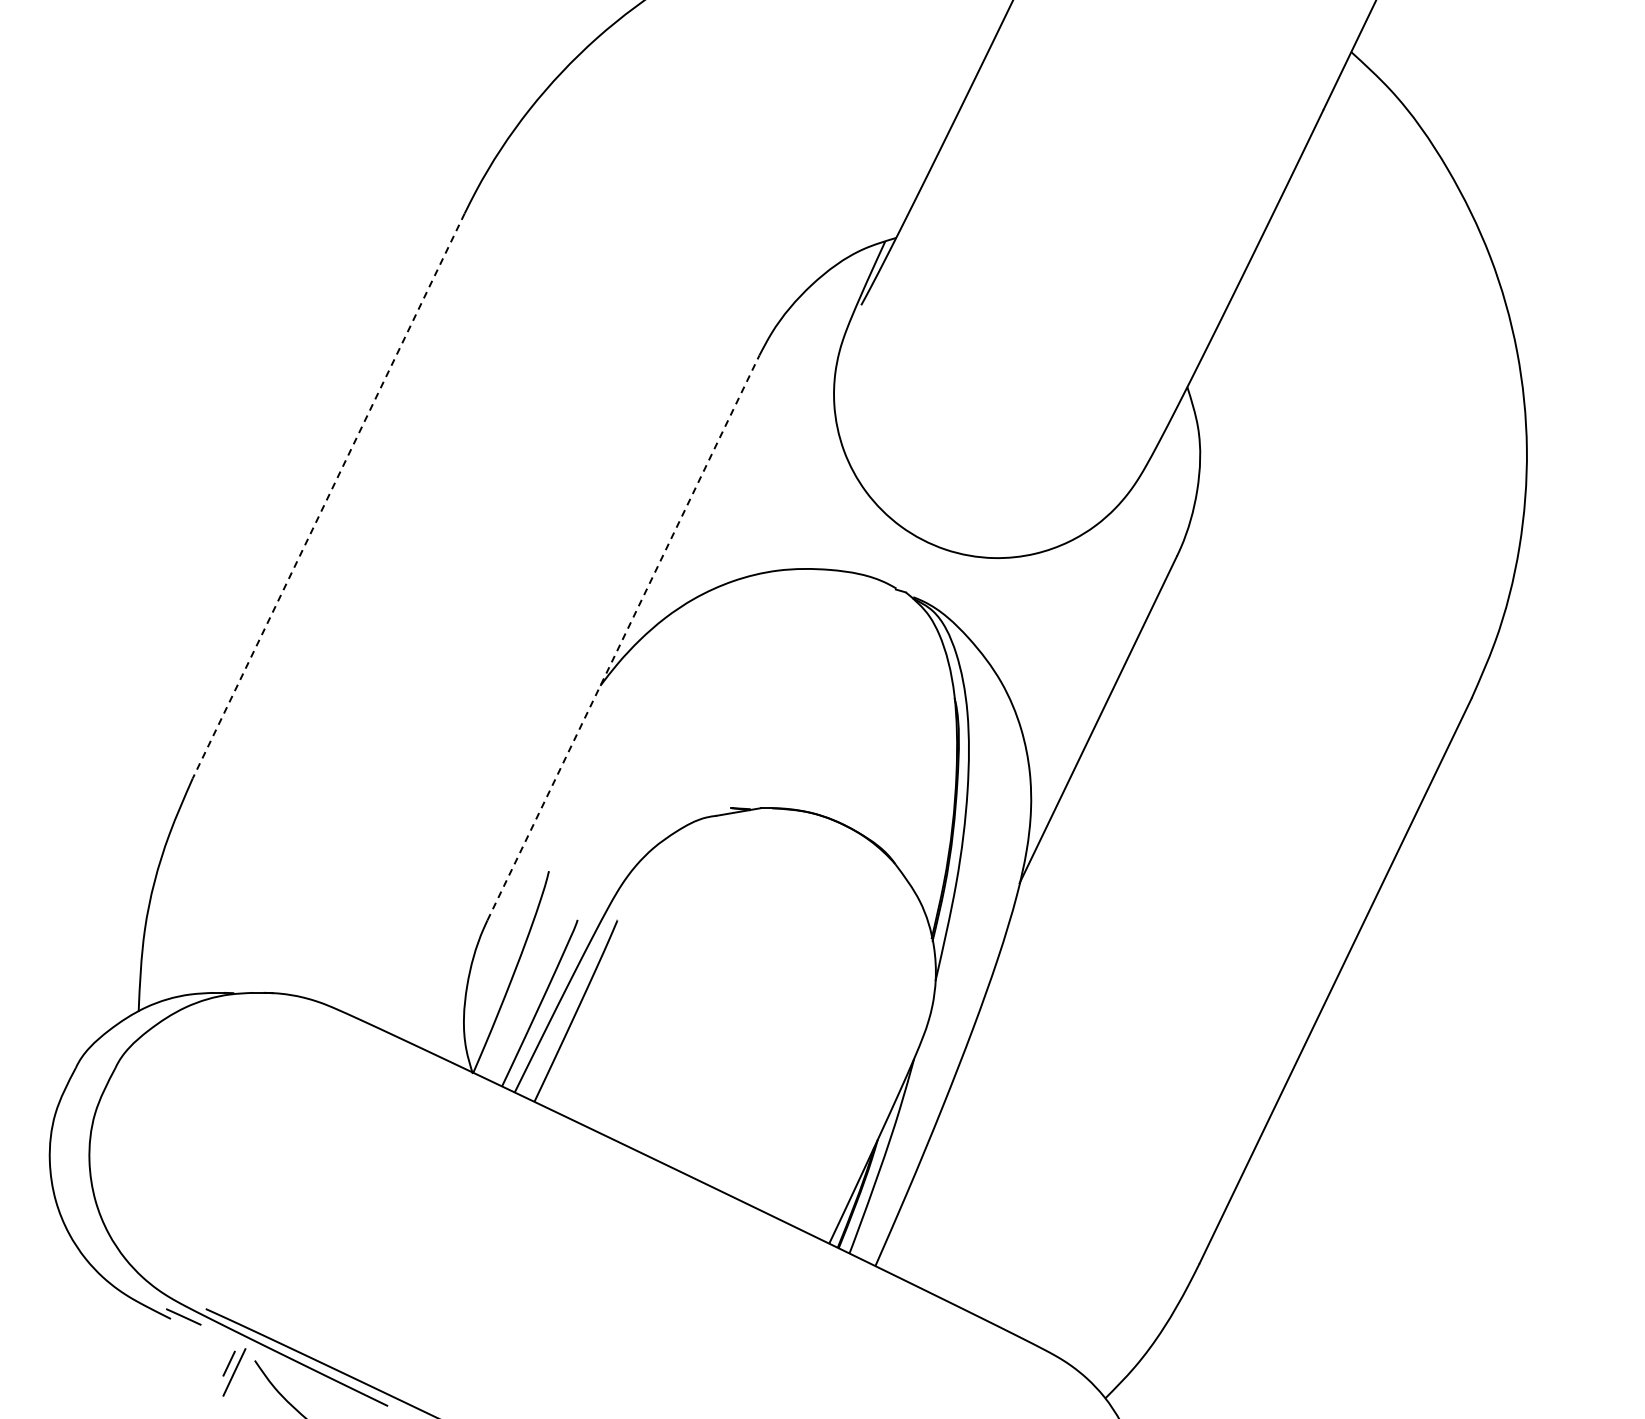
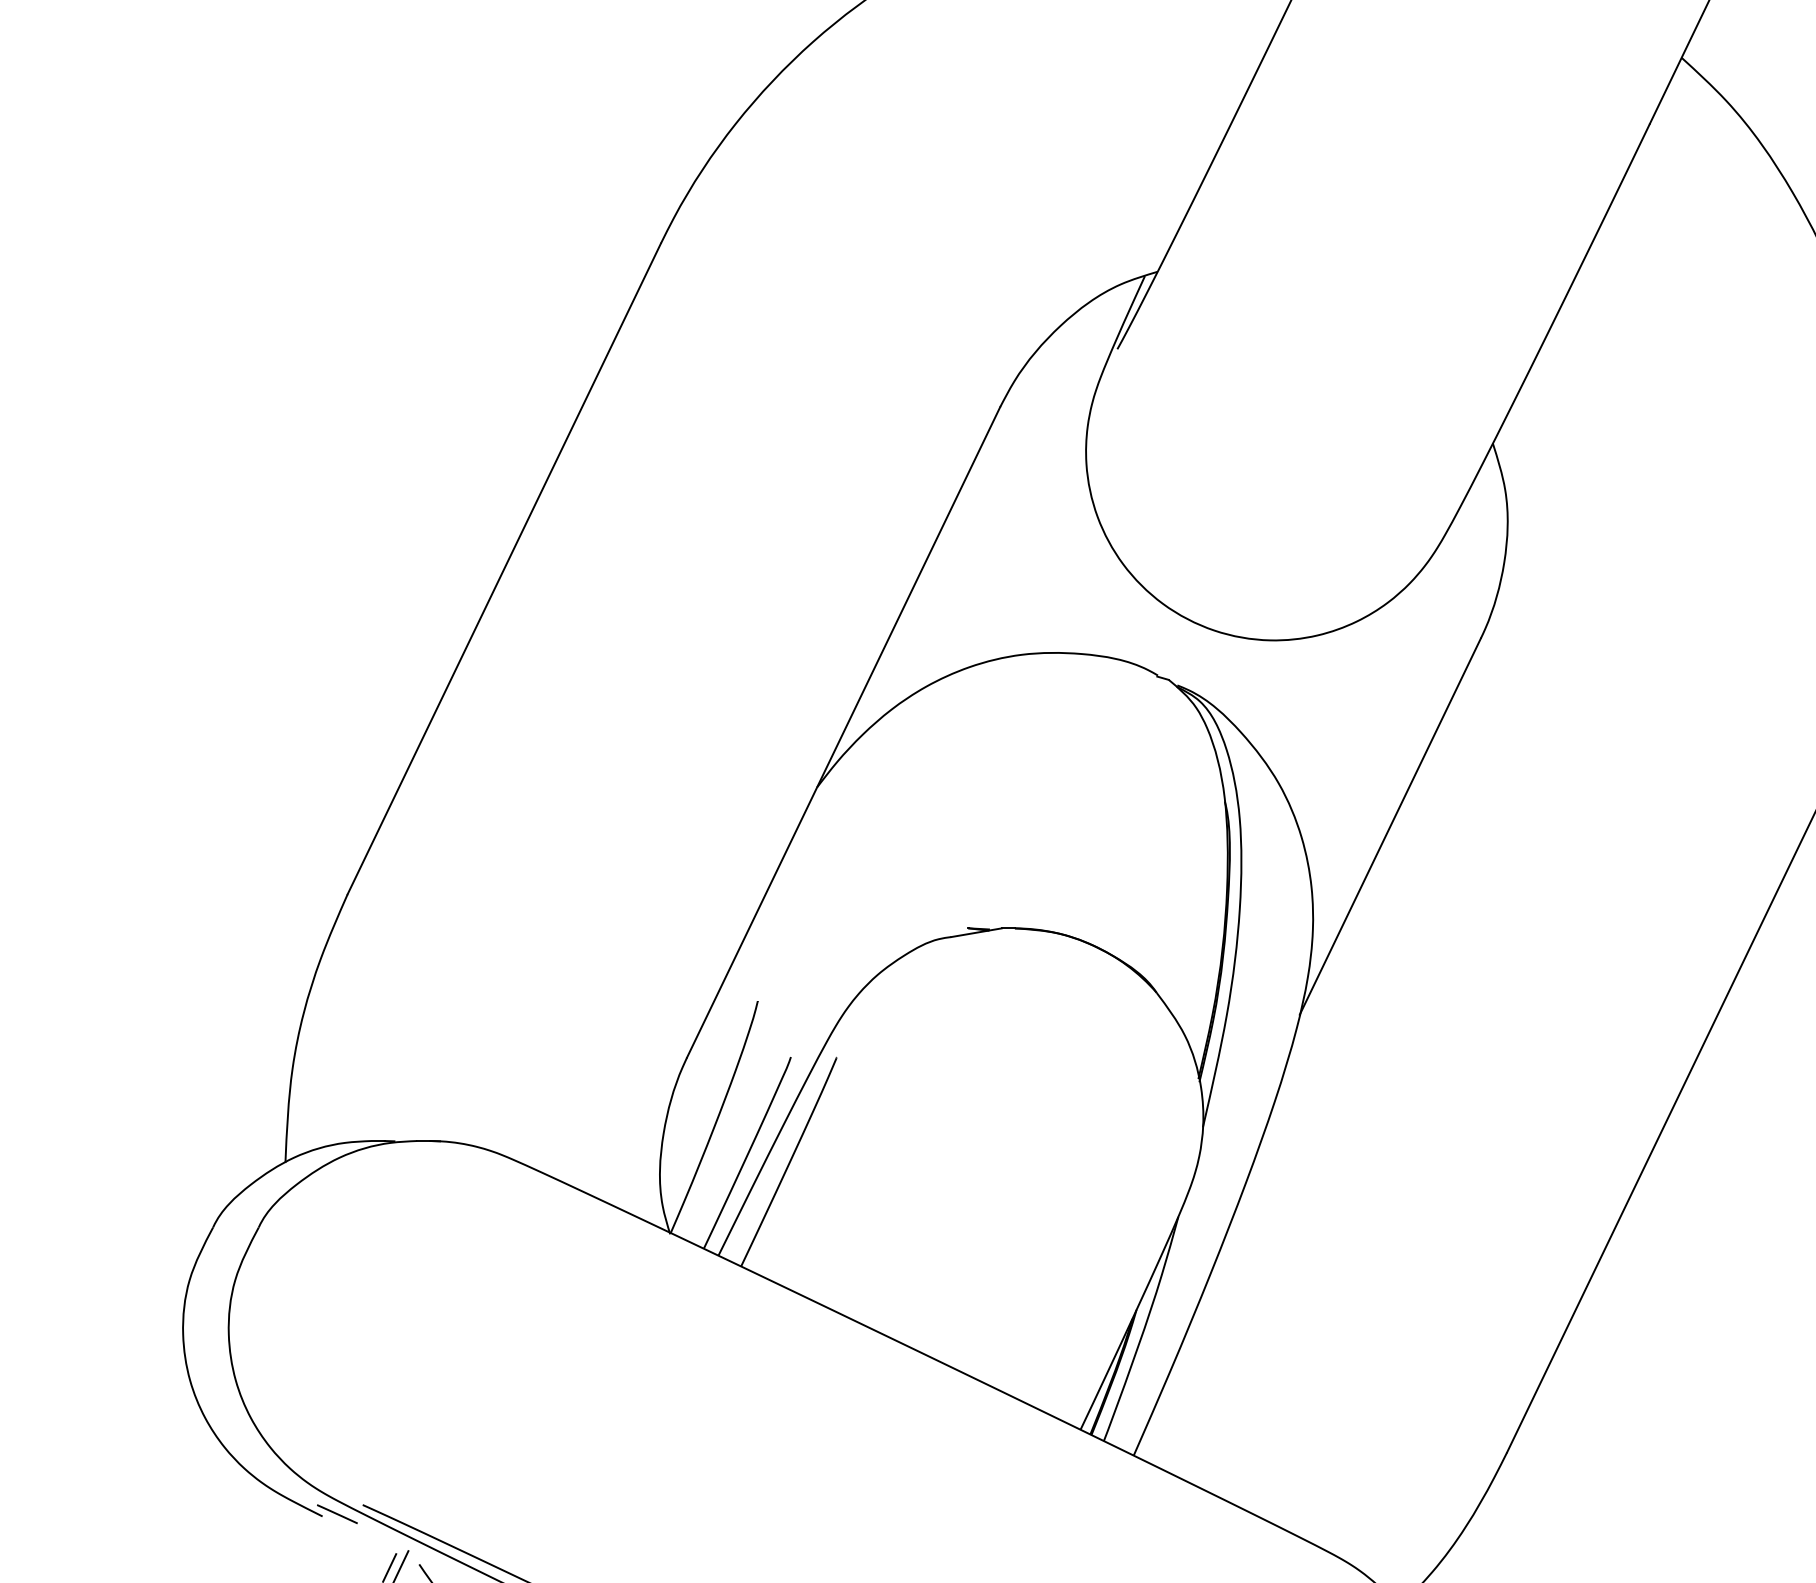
line: (328, 496) -> (504, 569), dashed -> solid
line: (623, 637) -> (843, 731), dashed -> solid

